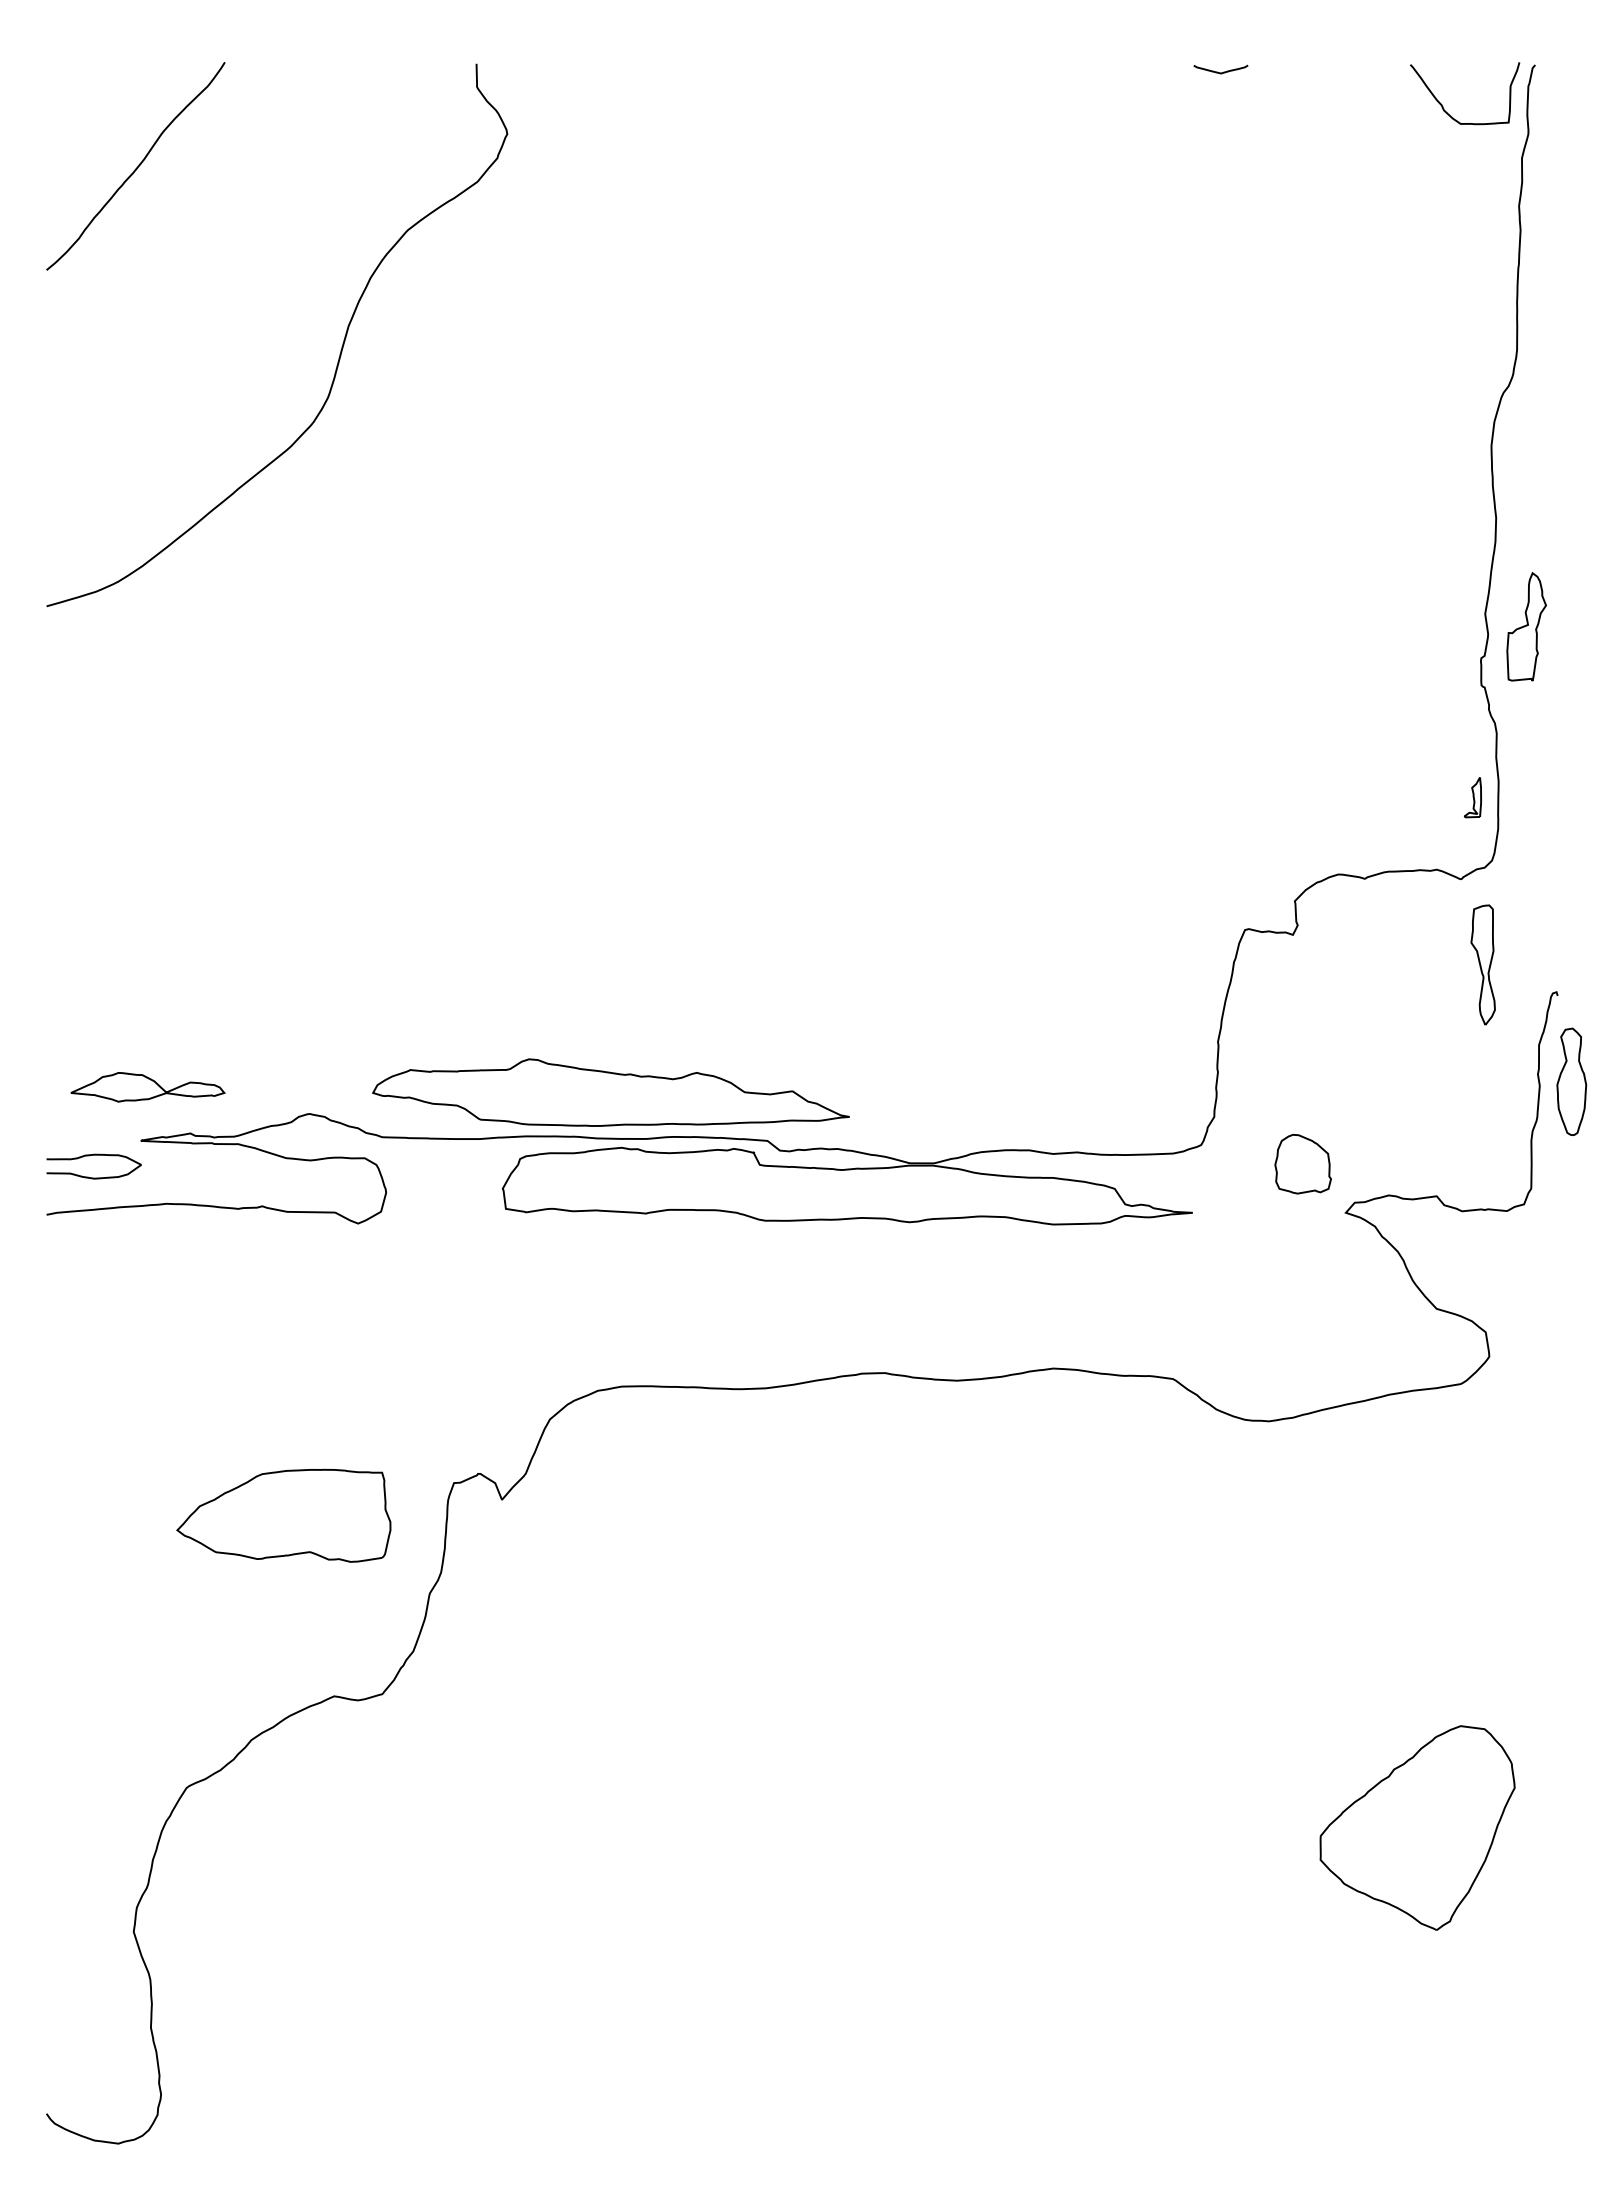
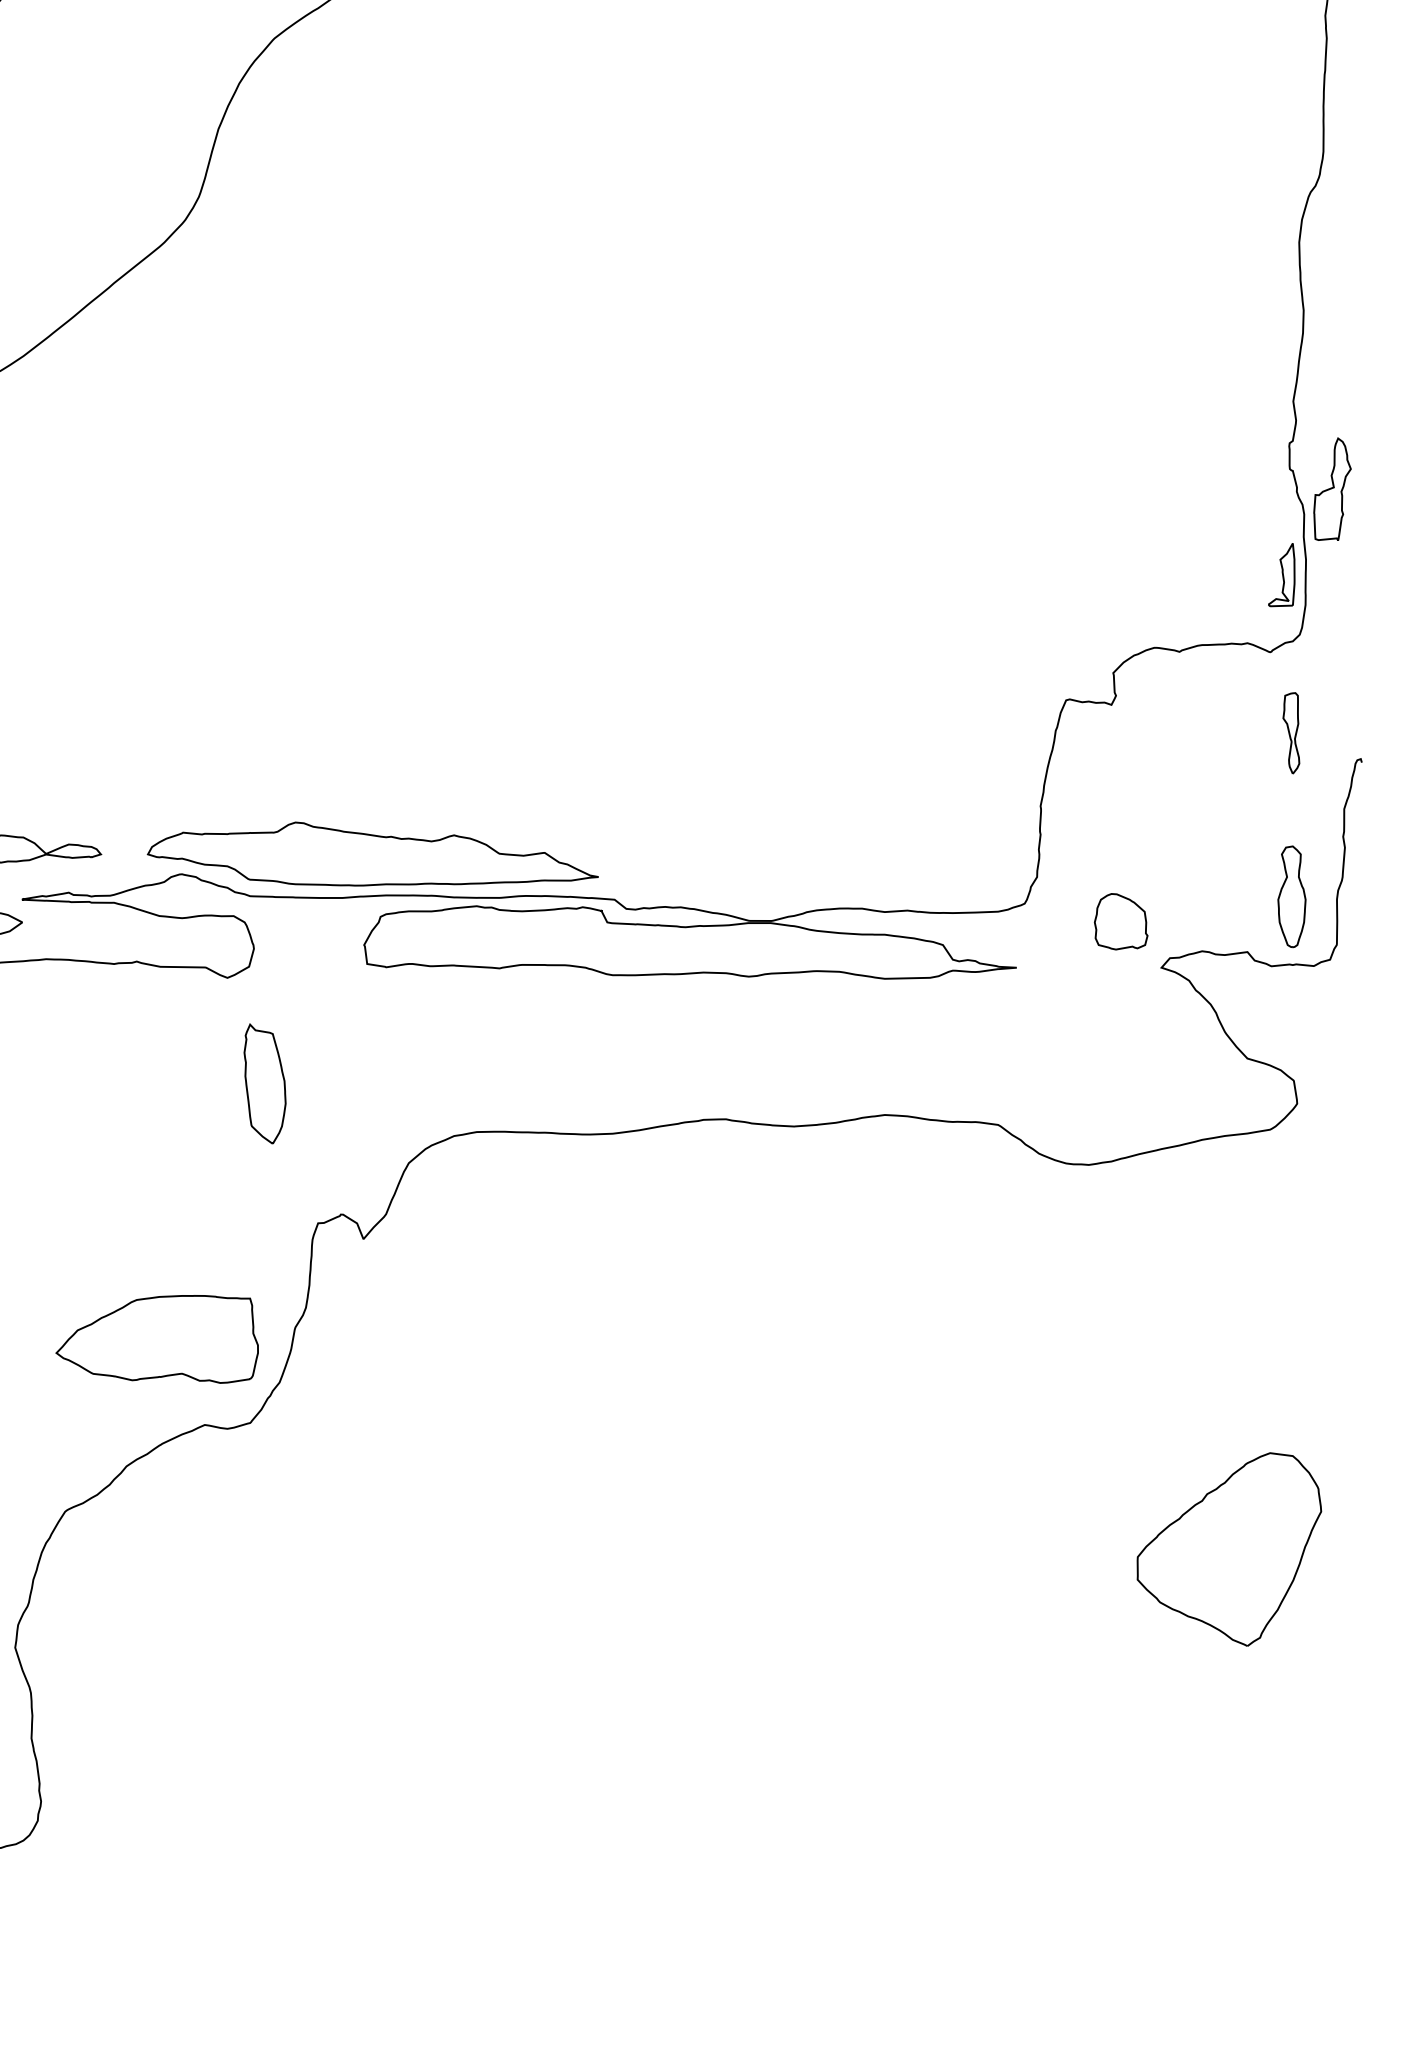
part: (1526, 626) -> (1332, 488), moved
part: (1472, 797) -> (1281, 574), size x1.67
part: (1482, 964) -> (1290, 732), size x0.71
part: (1571, 1081) -> (1291, 896), moved
part: (610, 1092) -> (372, 853), moved
part: (397, 1335) -> (264, 1083), added
part: (283, 1515) -> (156, 1339), moved

